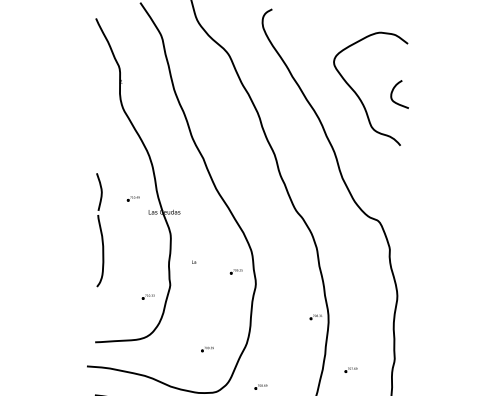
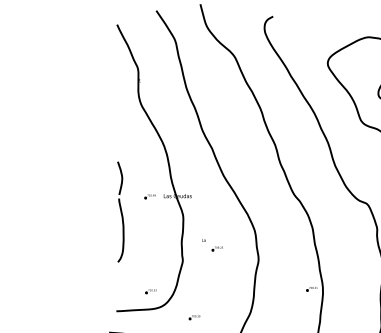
part: (132, 198) -> (149, 196), moved
part: (235, 271) -> (216, 248), moved
part: (147, 296) -> (150, 291), moved
part: (207, 349) -> (194, 317), moved

